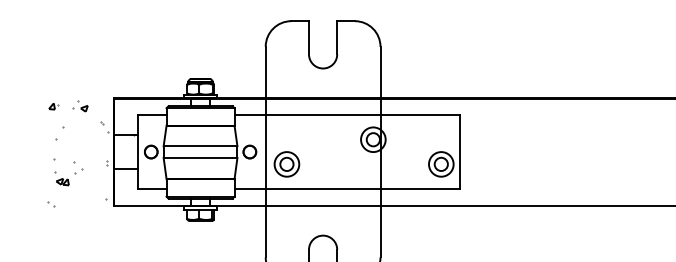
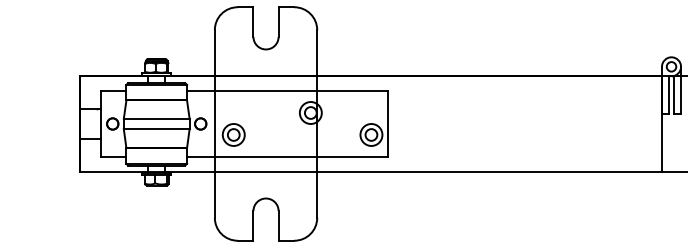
hatch: (78, 153) -> (47, 125), removed

